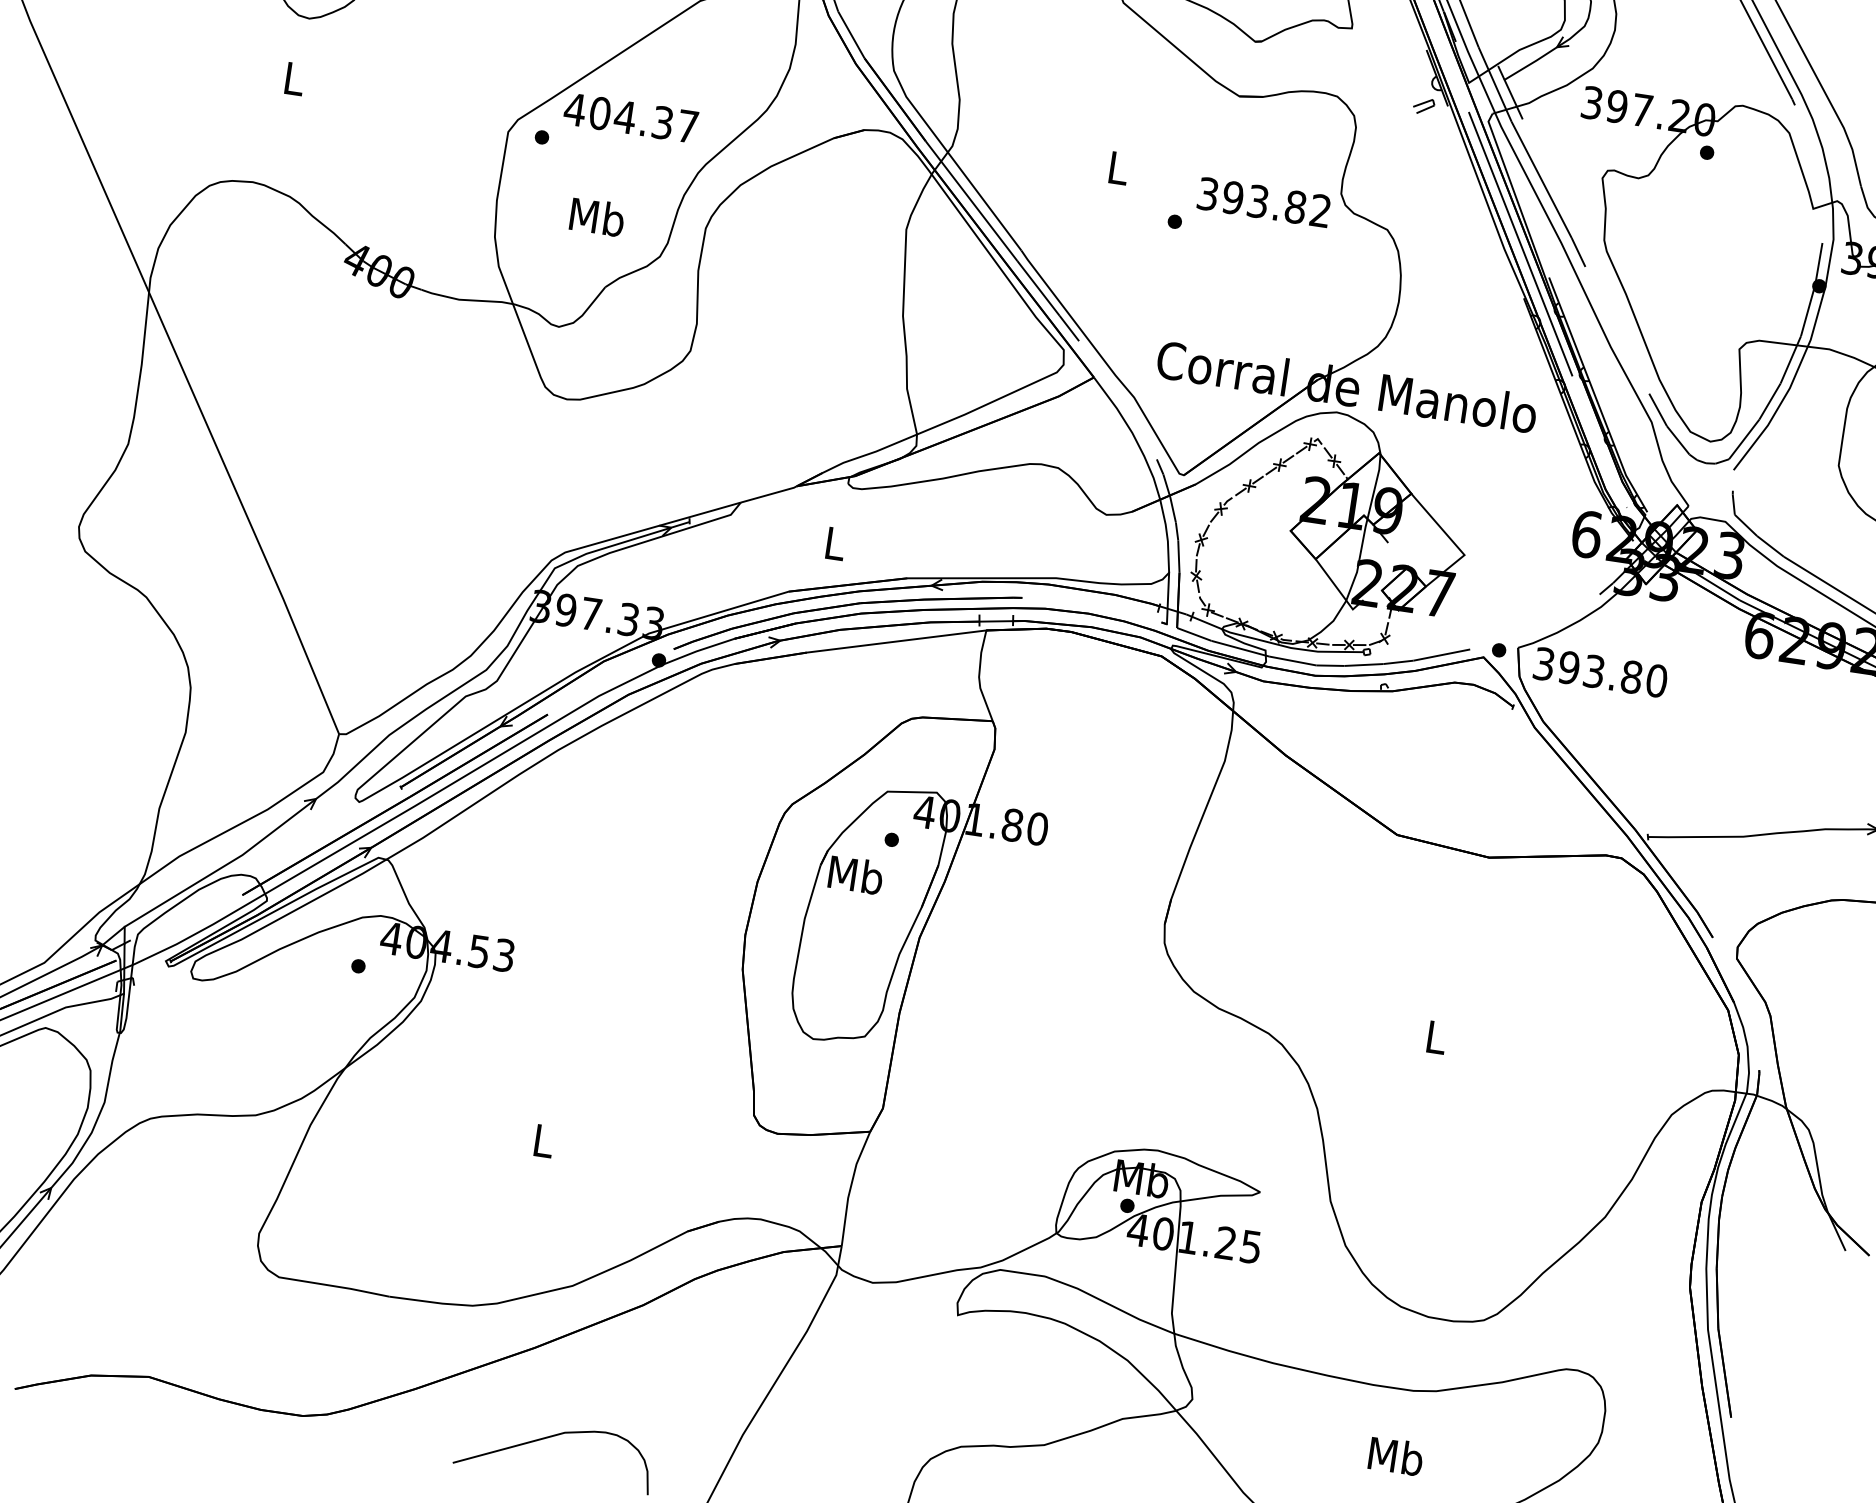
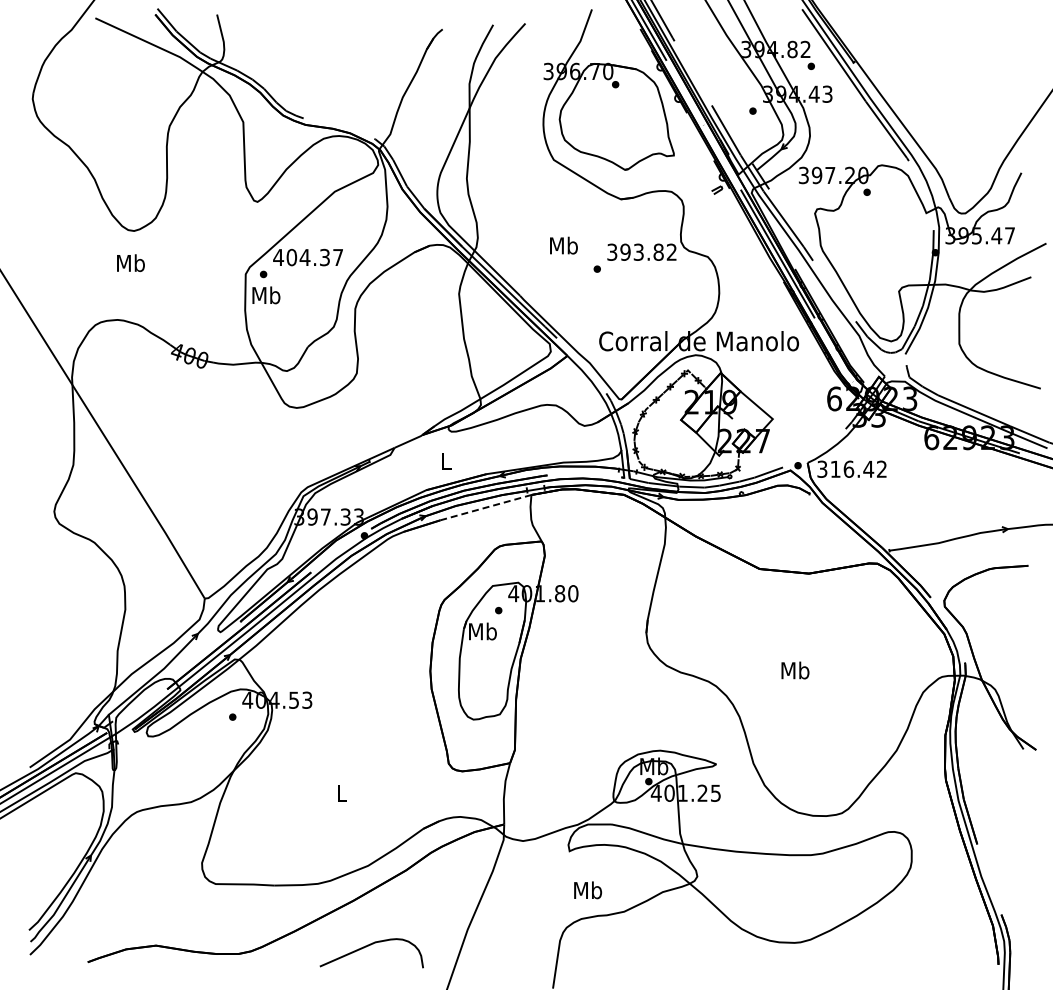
text: (293, 79) -> (130, 263), L -> Mb
text: (1117, 167) -> (563, 245), L -> Mb
text: (597, 217) -> (266, 295), moved
line: (897, 641) -> (486, 507), solid -> dashed
text: (1612, 672) -> (858, 468), 393.80 -> 316.42
text: (1436, 1037) -> (795, 670), L -> Mb
text: (1396, 1456) -> (588, 890), moved

